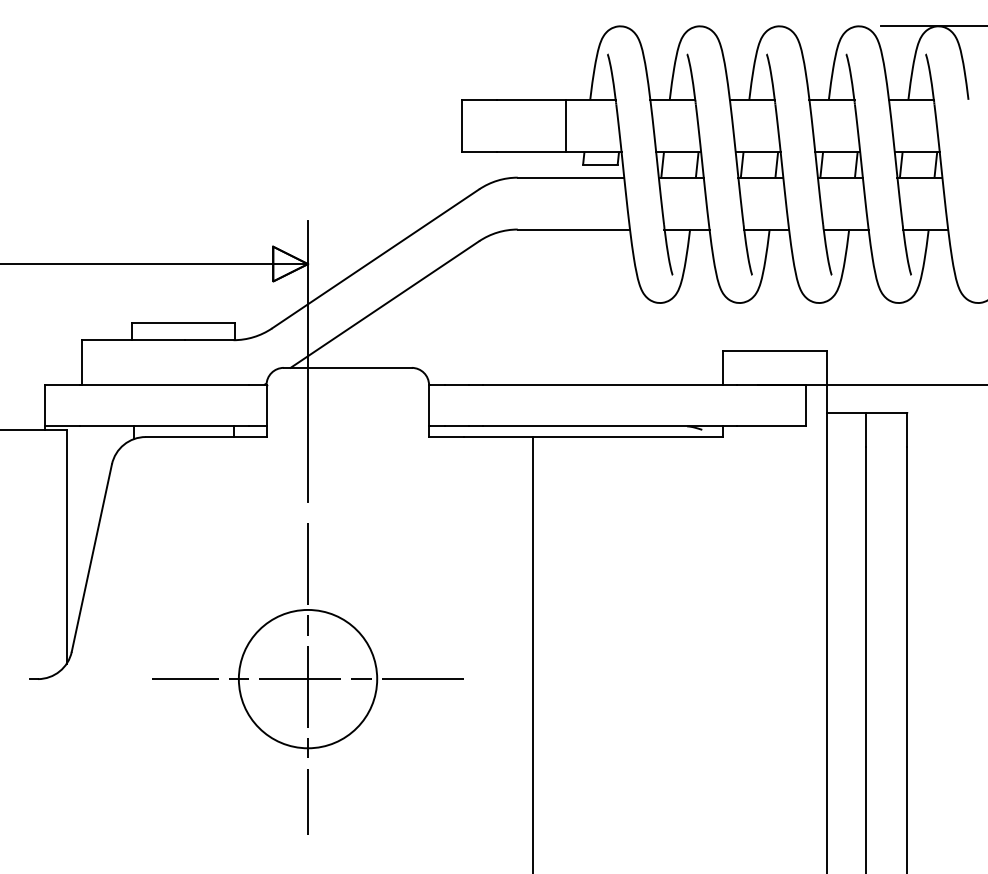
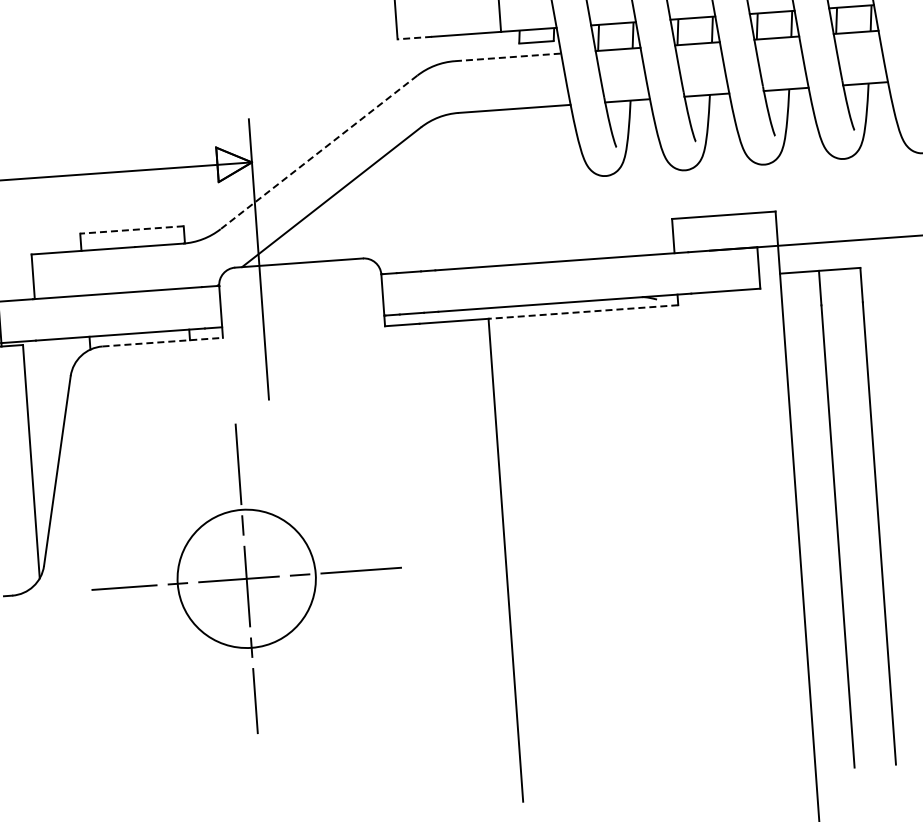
line: (478, 151) -> (413, 37), solid -> dashed
line: (571, 177) -> (508, 57), solid -> dashed
line: (375, 258) -> (318, 151), solid -> dashed
line: (183, 322) -> (131, 229), solid -> dashed
line: (206, 437) -> (163, 342), solid -> dashed
line: (627, 437) -> (583, 312), solid -> dashed
part: (307, 678) -> (246, 578), moved

